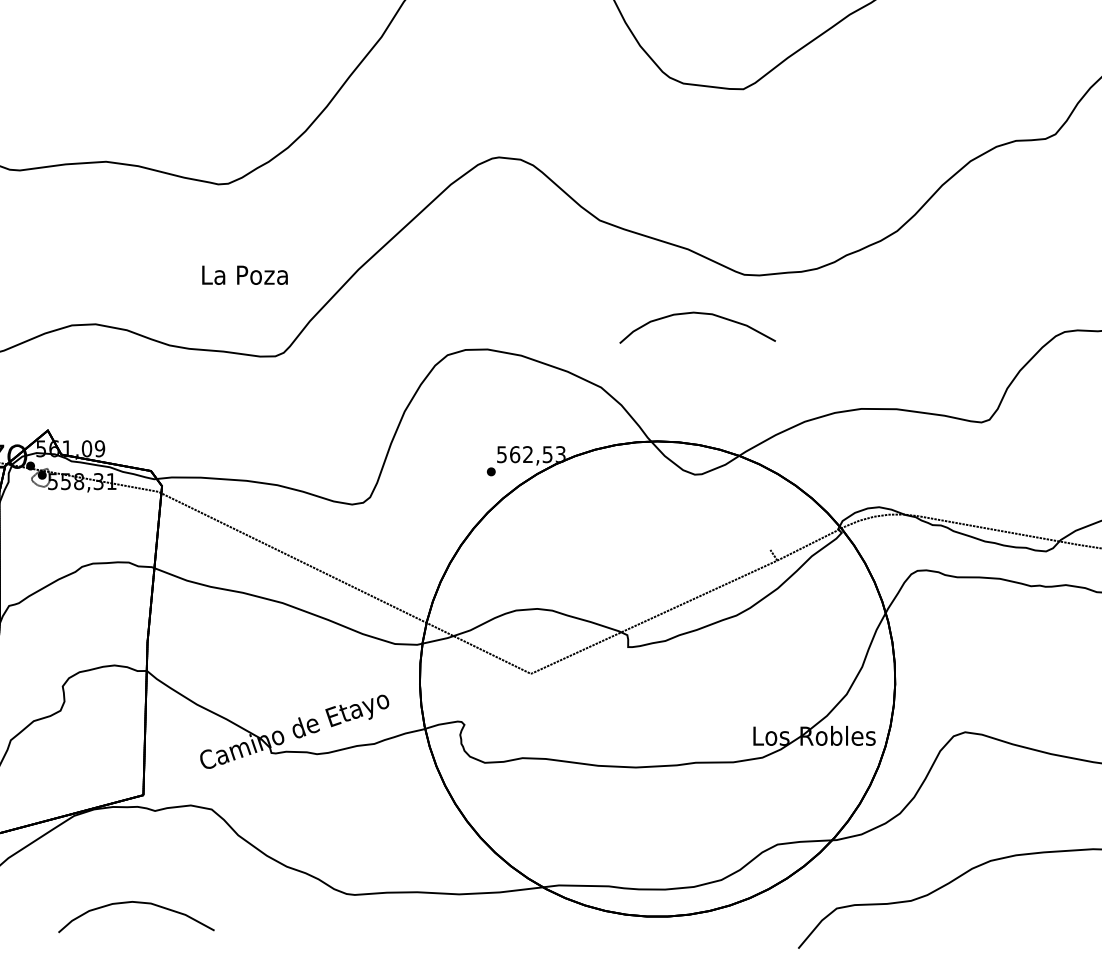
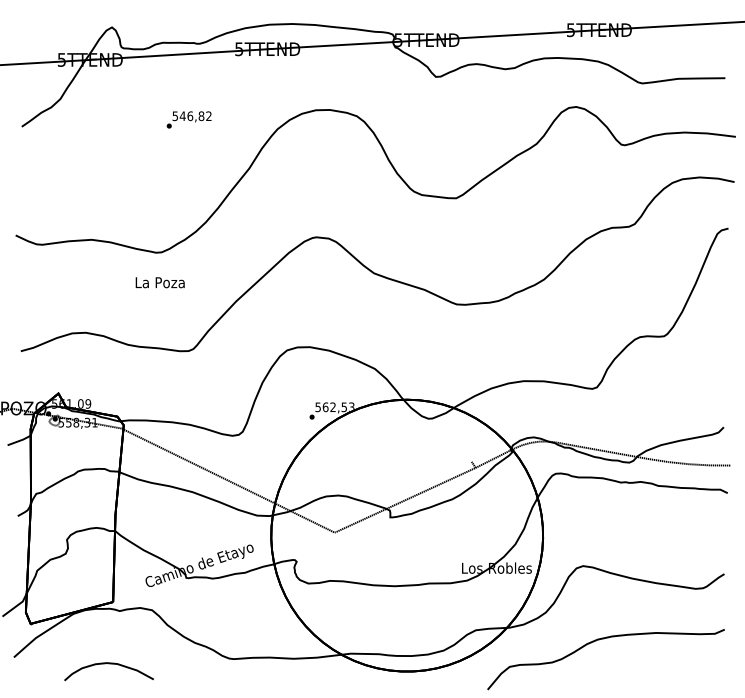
text: (243, 274) -> (159, 282), moved
curve: (696, 315) -> (429, 327), removed

